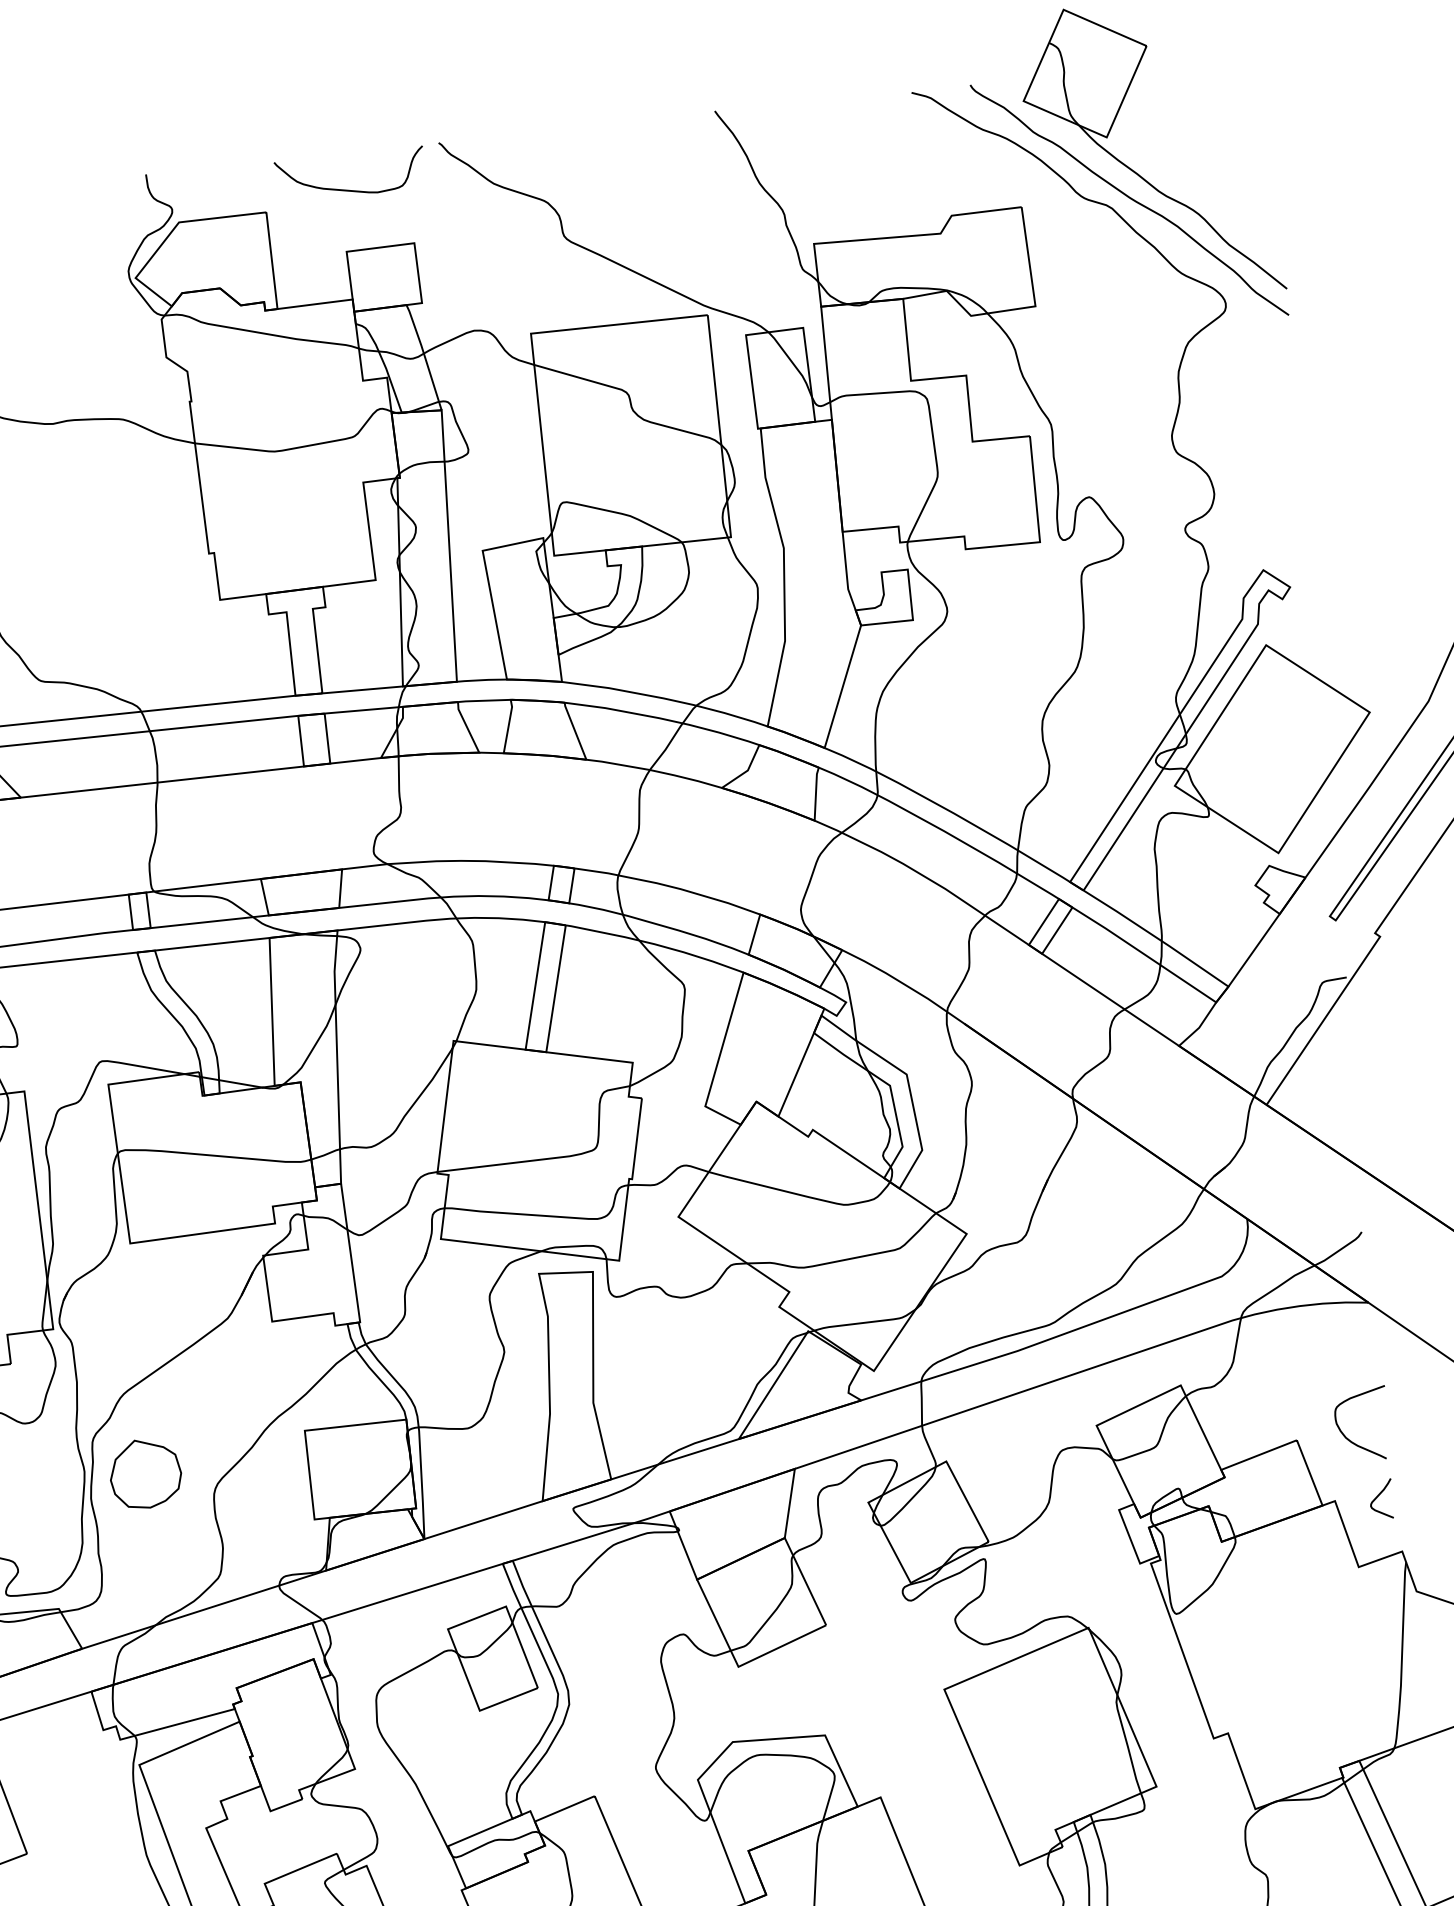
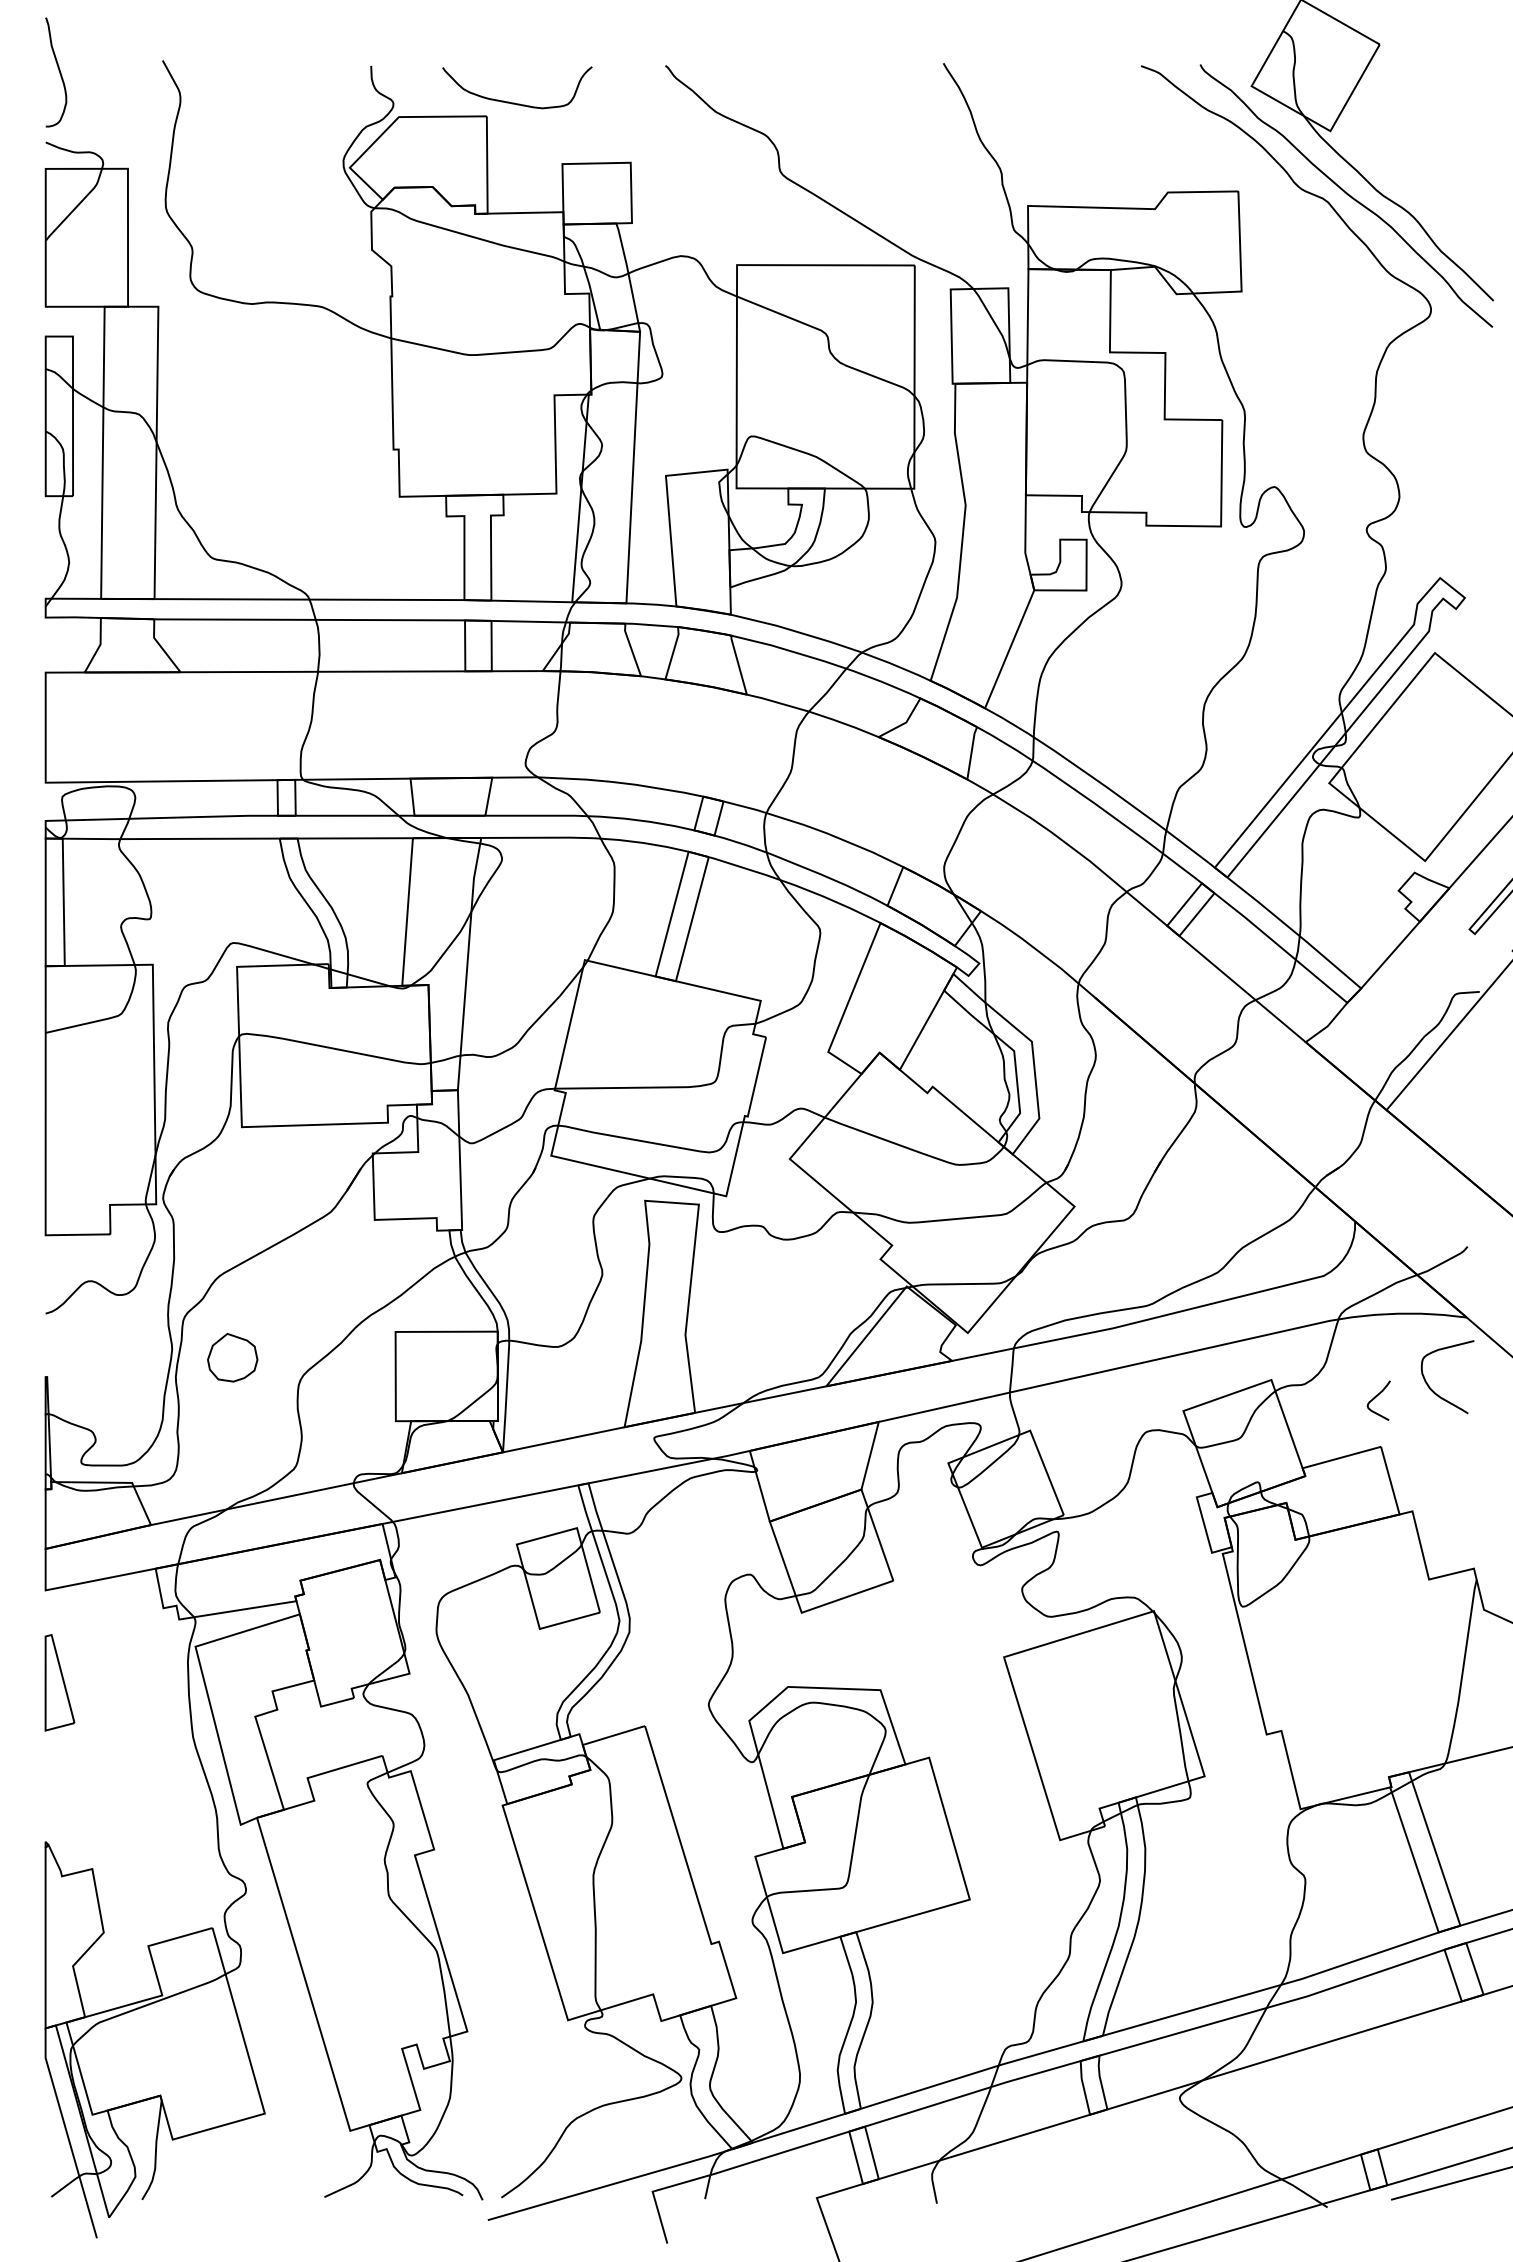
curve: (349, 189) -> (514, 102), moved
curve: (1349, 1439) -> (1433, 1390), moved
part: (145, 1473) -> (232, 1357), size x0.7
curve: (1378, 1496) -> (1376, 1397), moved

